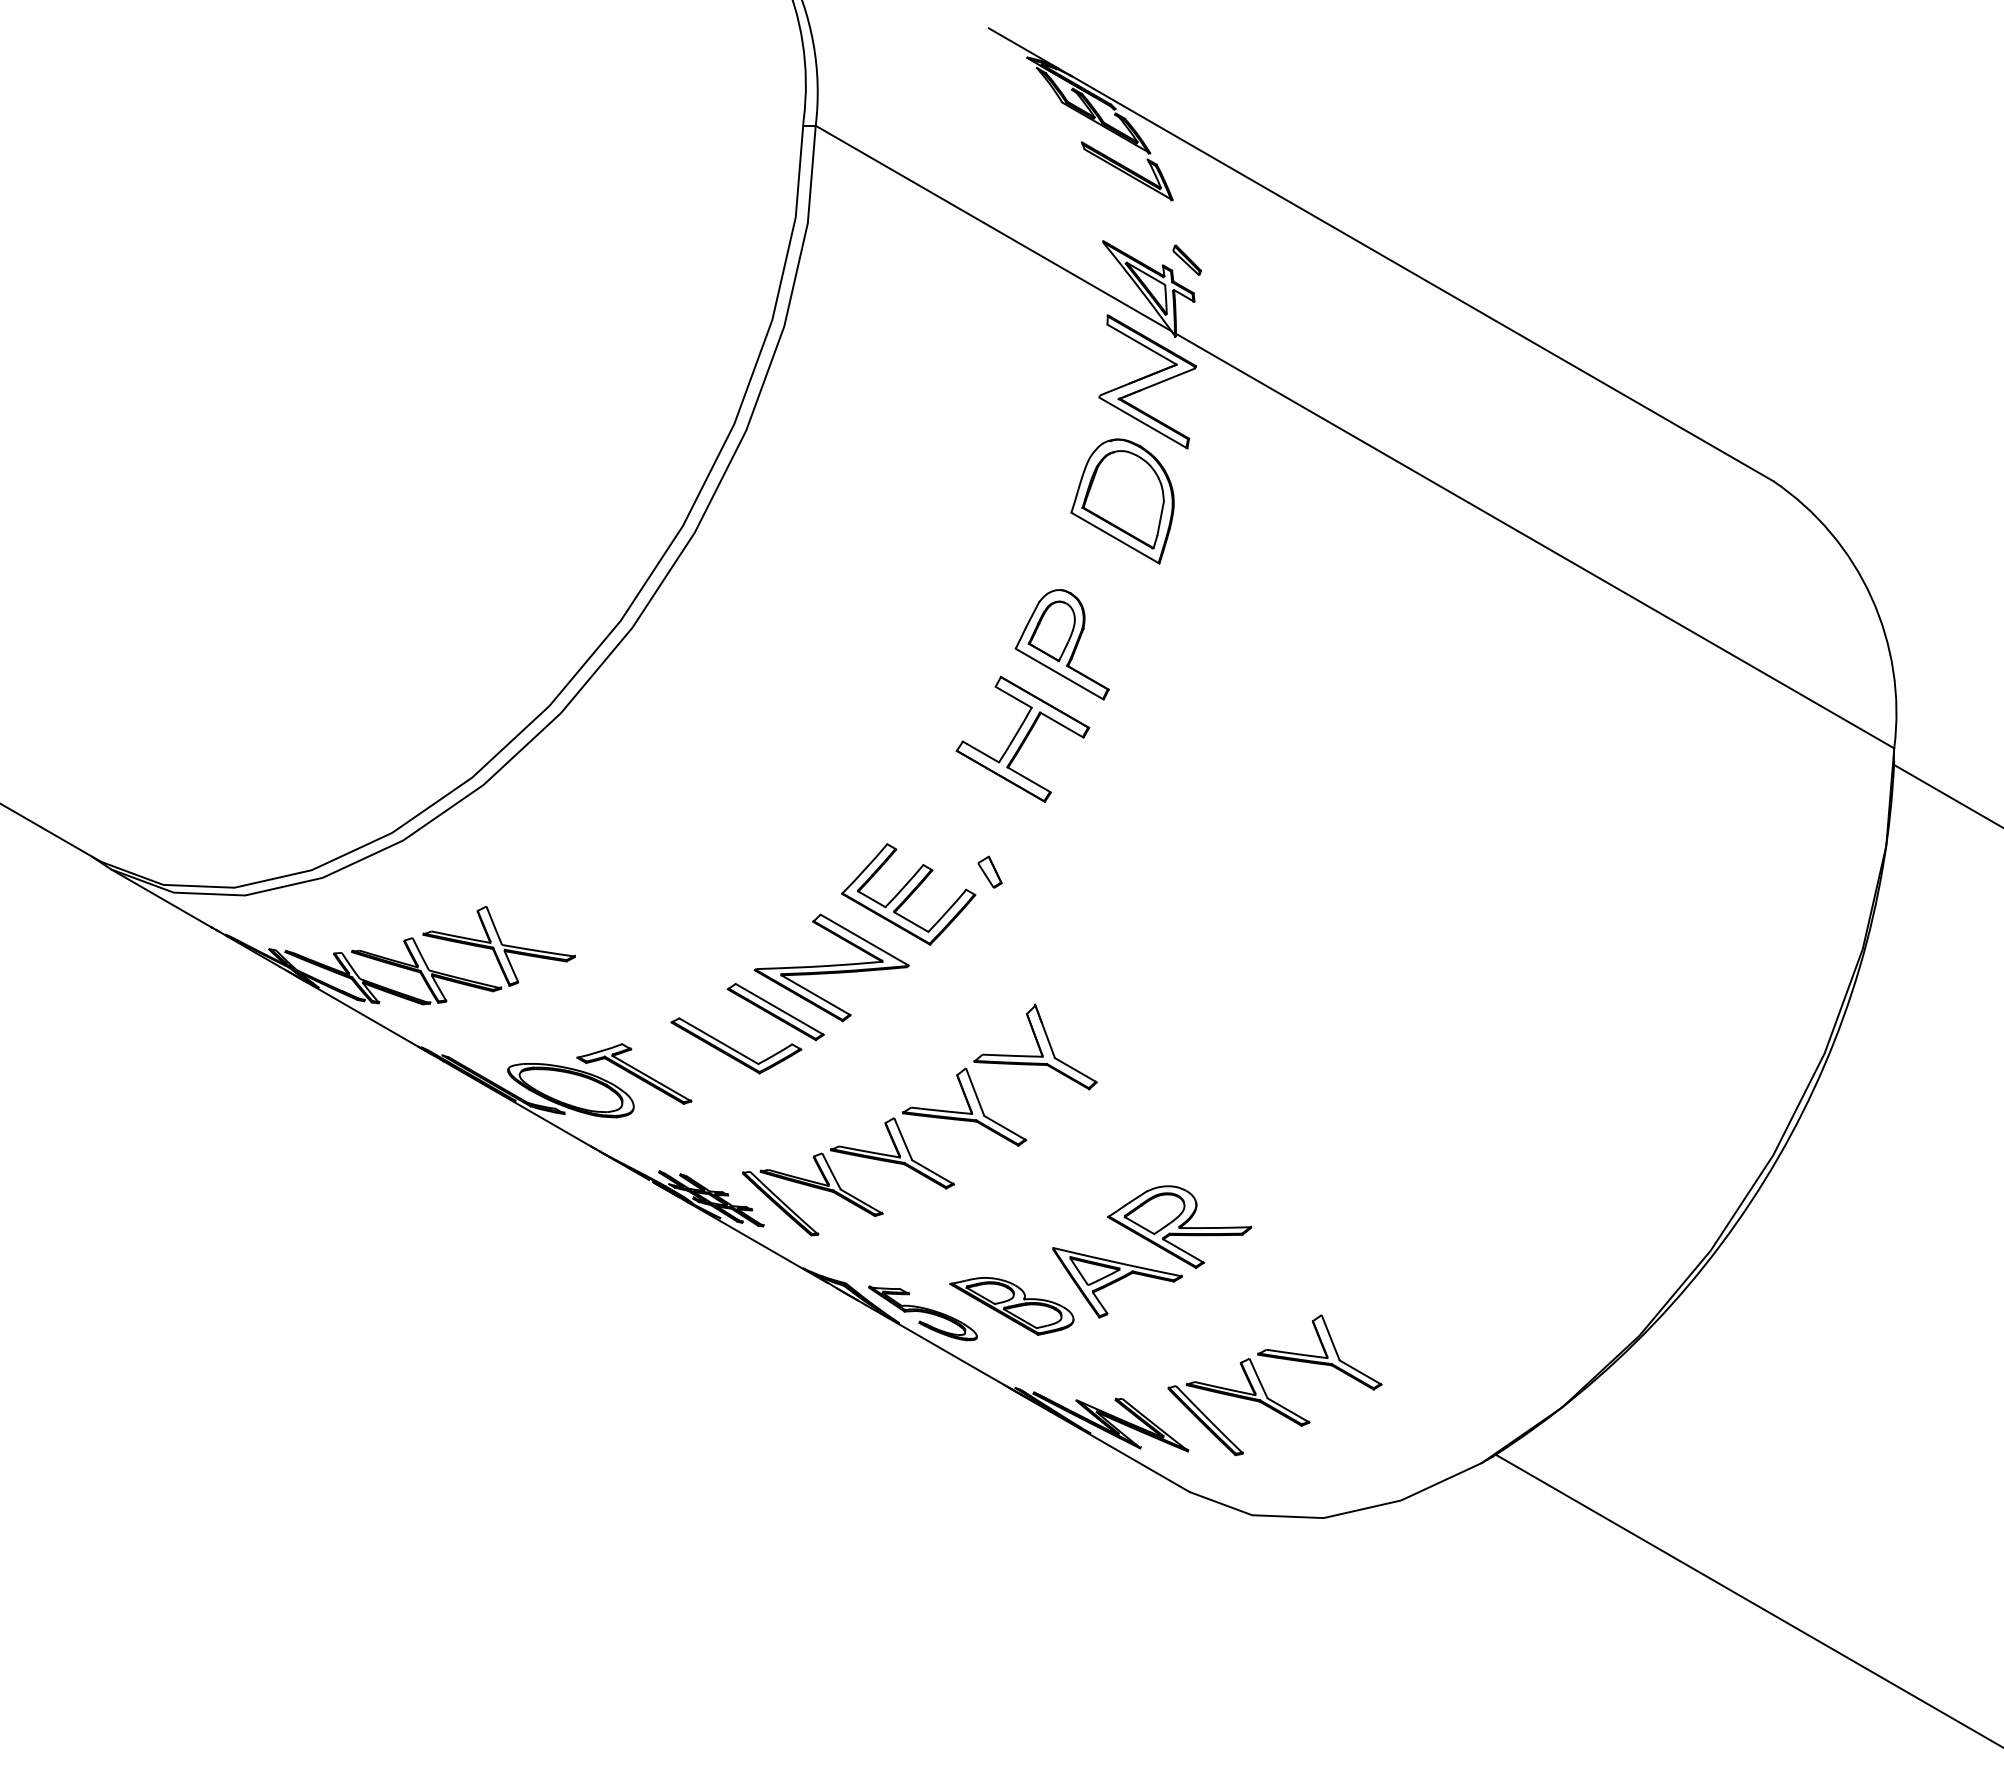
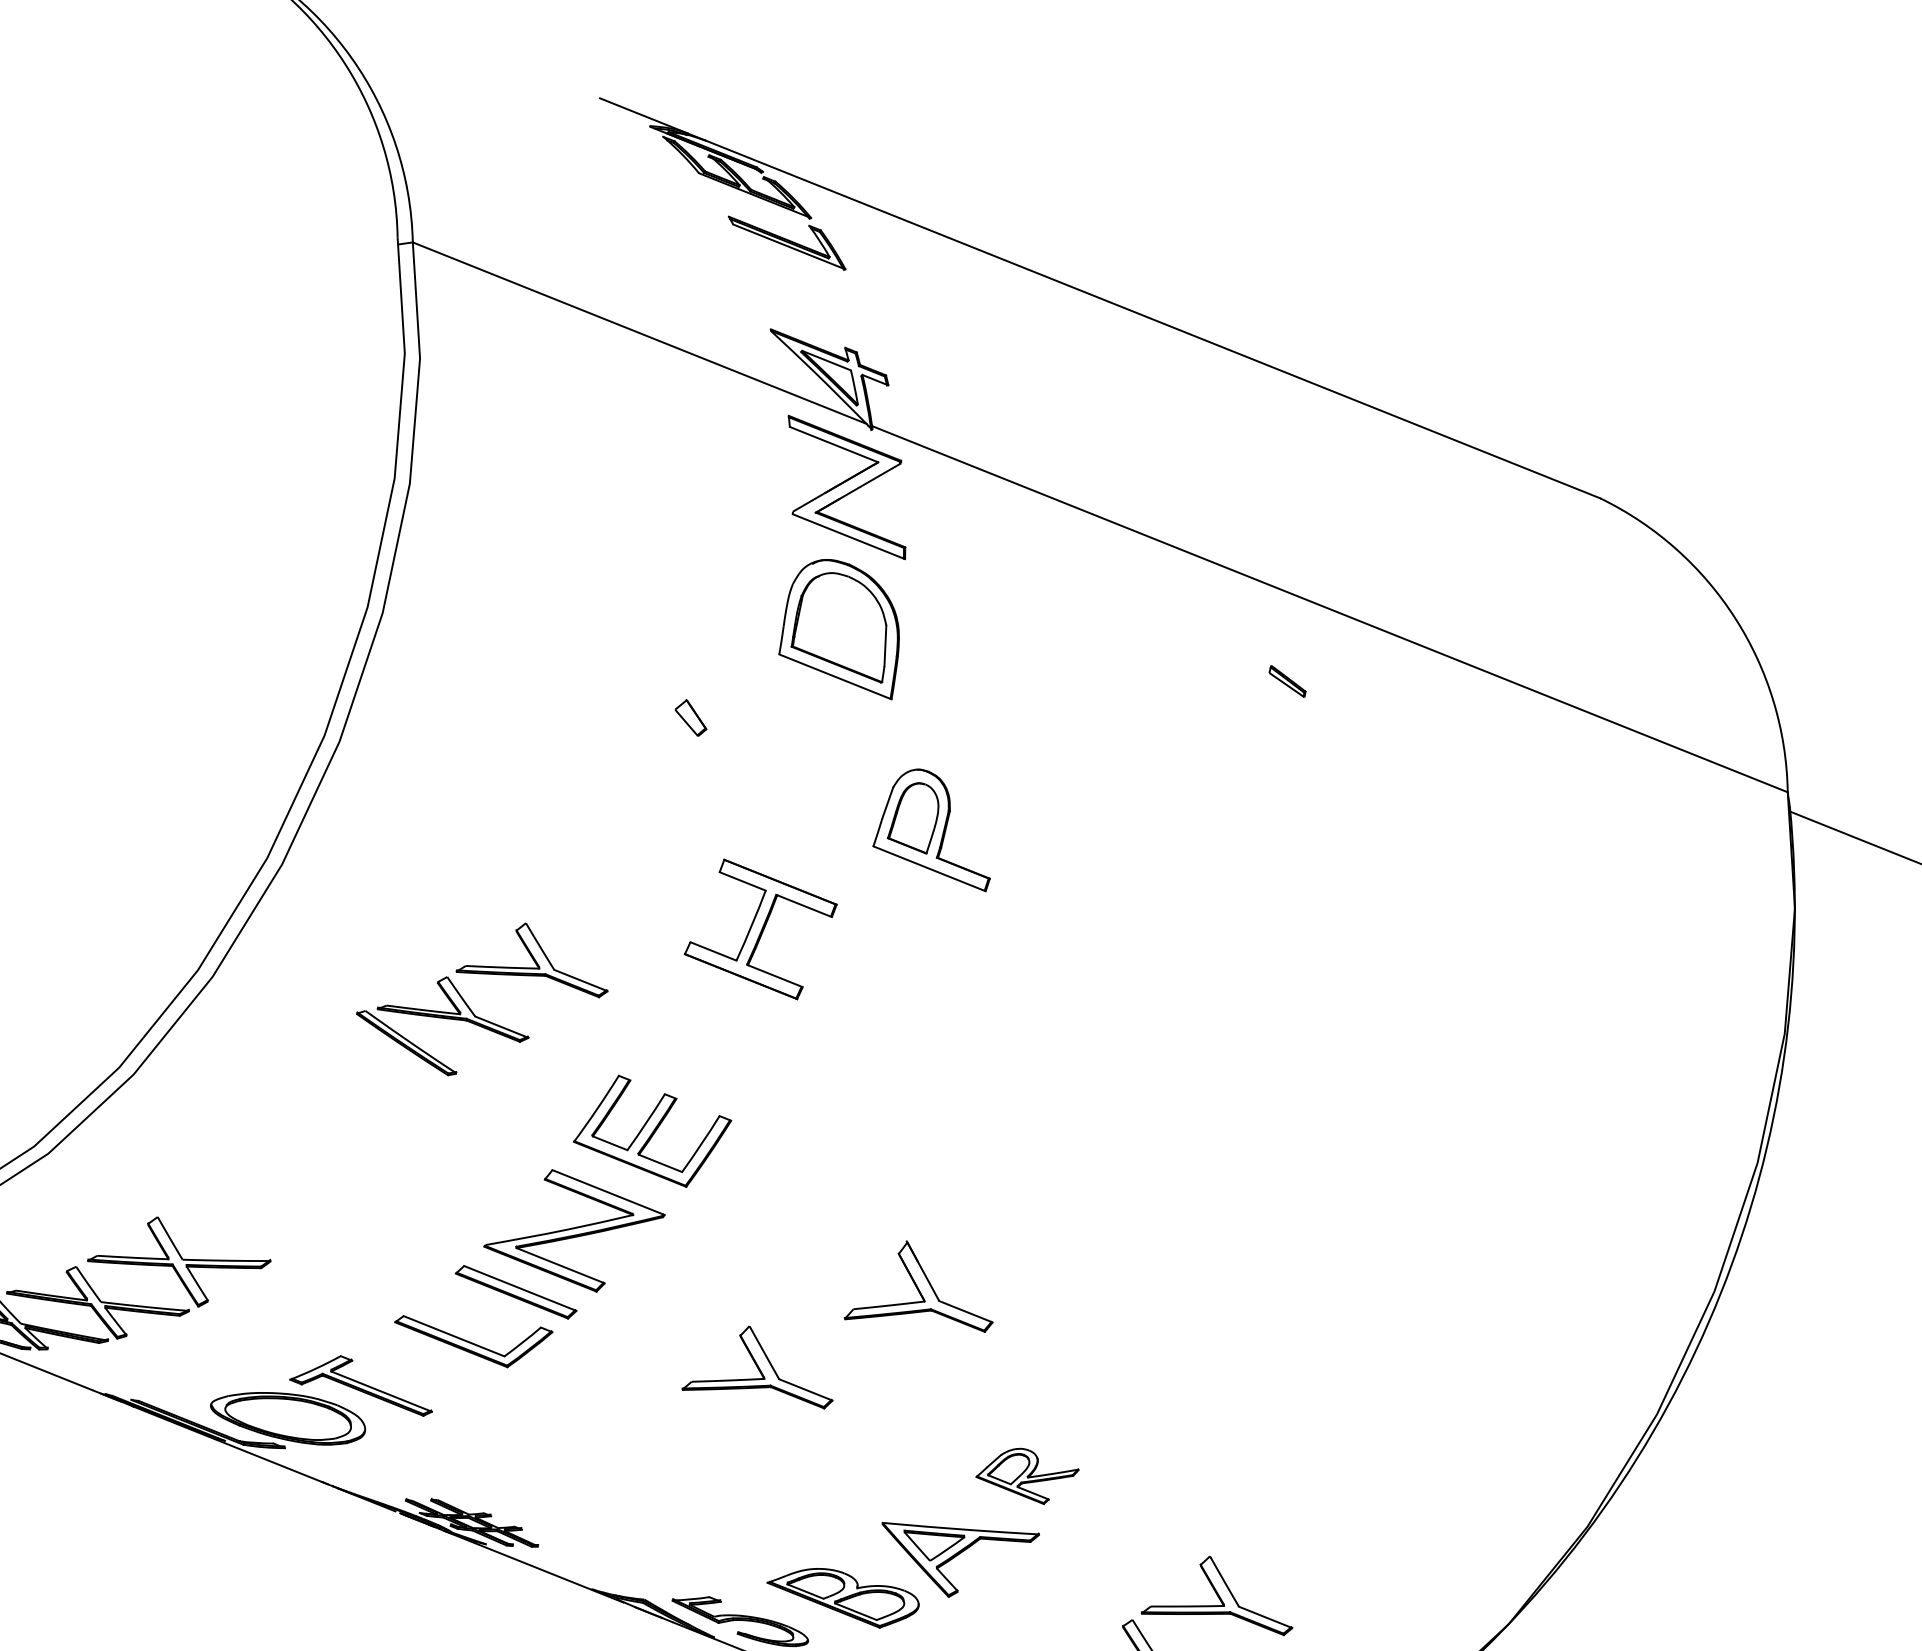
part: (1186, 259) -> (1286, 680), moved
part: (1061, 644) -> (926, 833), moved
part: (989, 871) -> (690, 717), moved
part: (1035, 1046) -> (914, 1290), moved
part: (838, 1182) -> (471, 1008), moved
part: (1179, 1226) -> (1027, 1476), size x0.6

